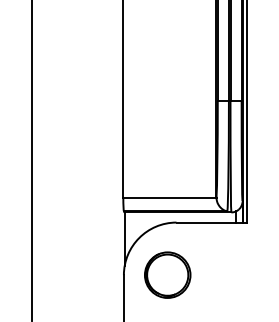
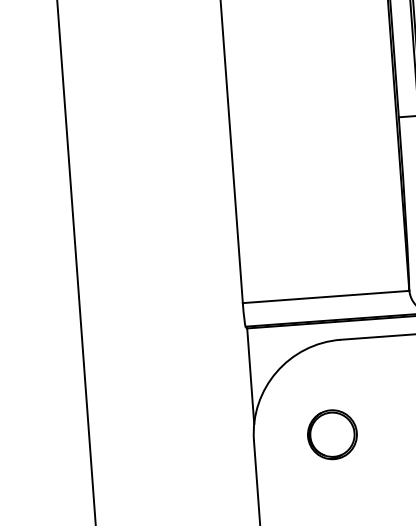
part: (167, 274) -> (331, 433), size x0.6

